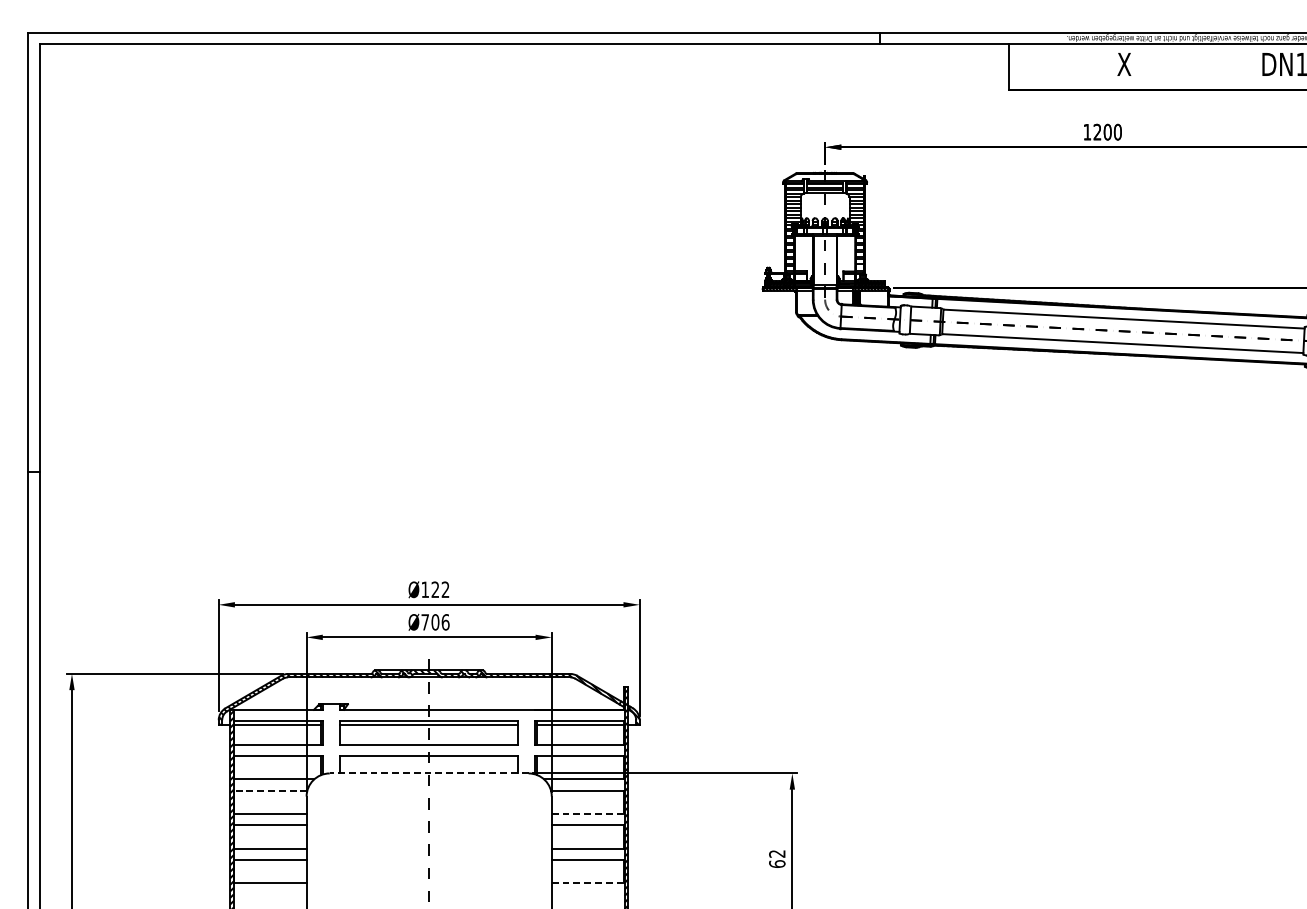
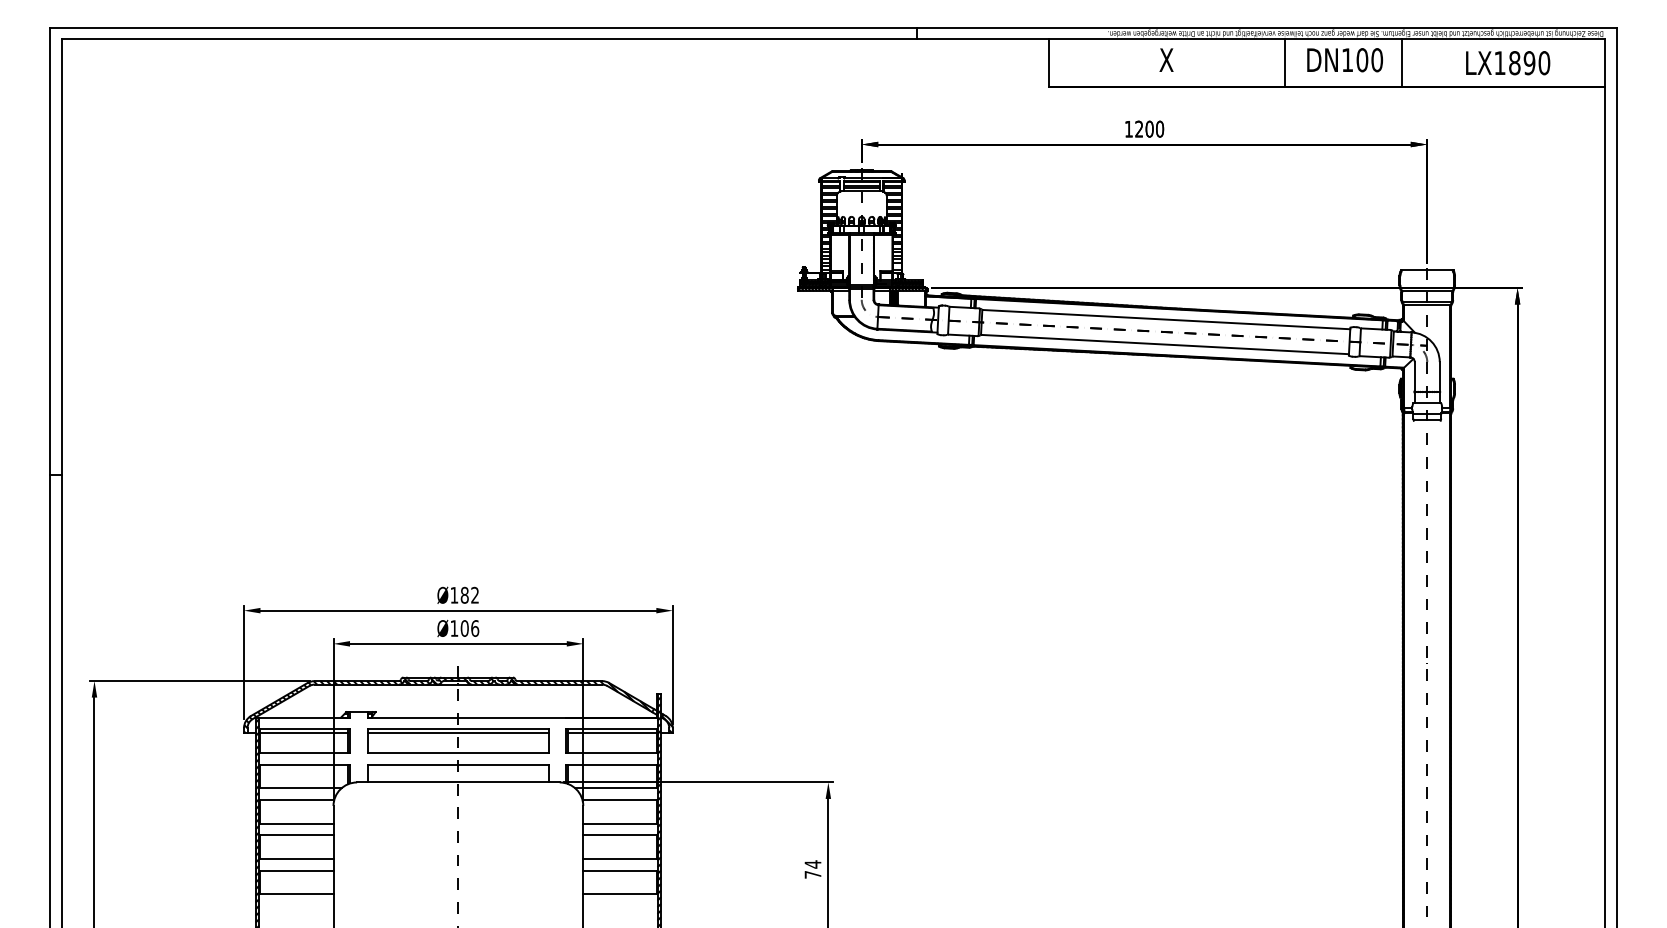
line: (1240, 66) -> (1284, 62), added
text: (435, 589) -> (464, 595), Ø122 -> Ø182
text: (425, 622) -> (454, 628), Ø706 -> Ø106
line: (428, 773) -> (457, 782), dashed -> solid
line: (270, 791) -> (296, 800), dashed -> solid
line: (588, 813) -> (620, 823), dashed -> solid
text: (776, 858) -> (812, 869), 62 -> 74
line: (588, 883) -> (620, 894), dashed -> solid

